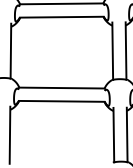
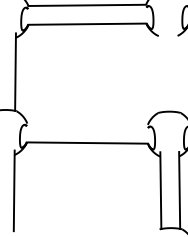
line: (112, 50) -> (158, 71), removed
line: (125, 50) -> (177, 71), removed
line: (61, 87) -> (87, 123), removed

